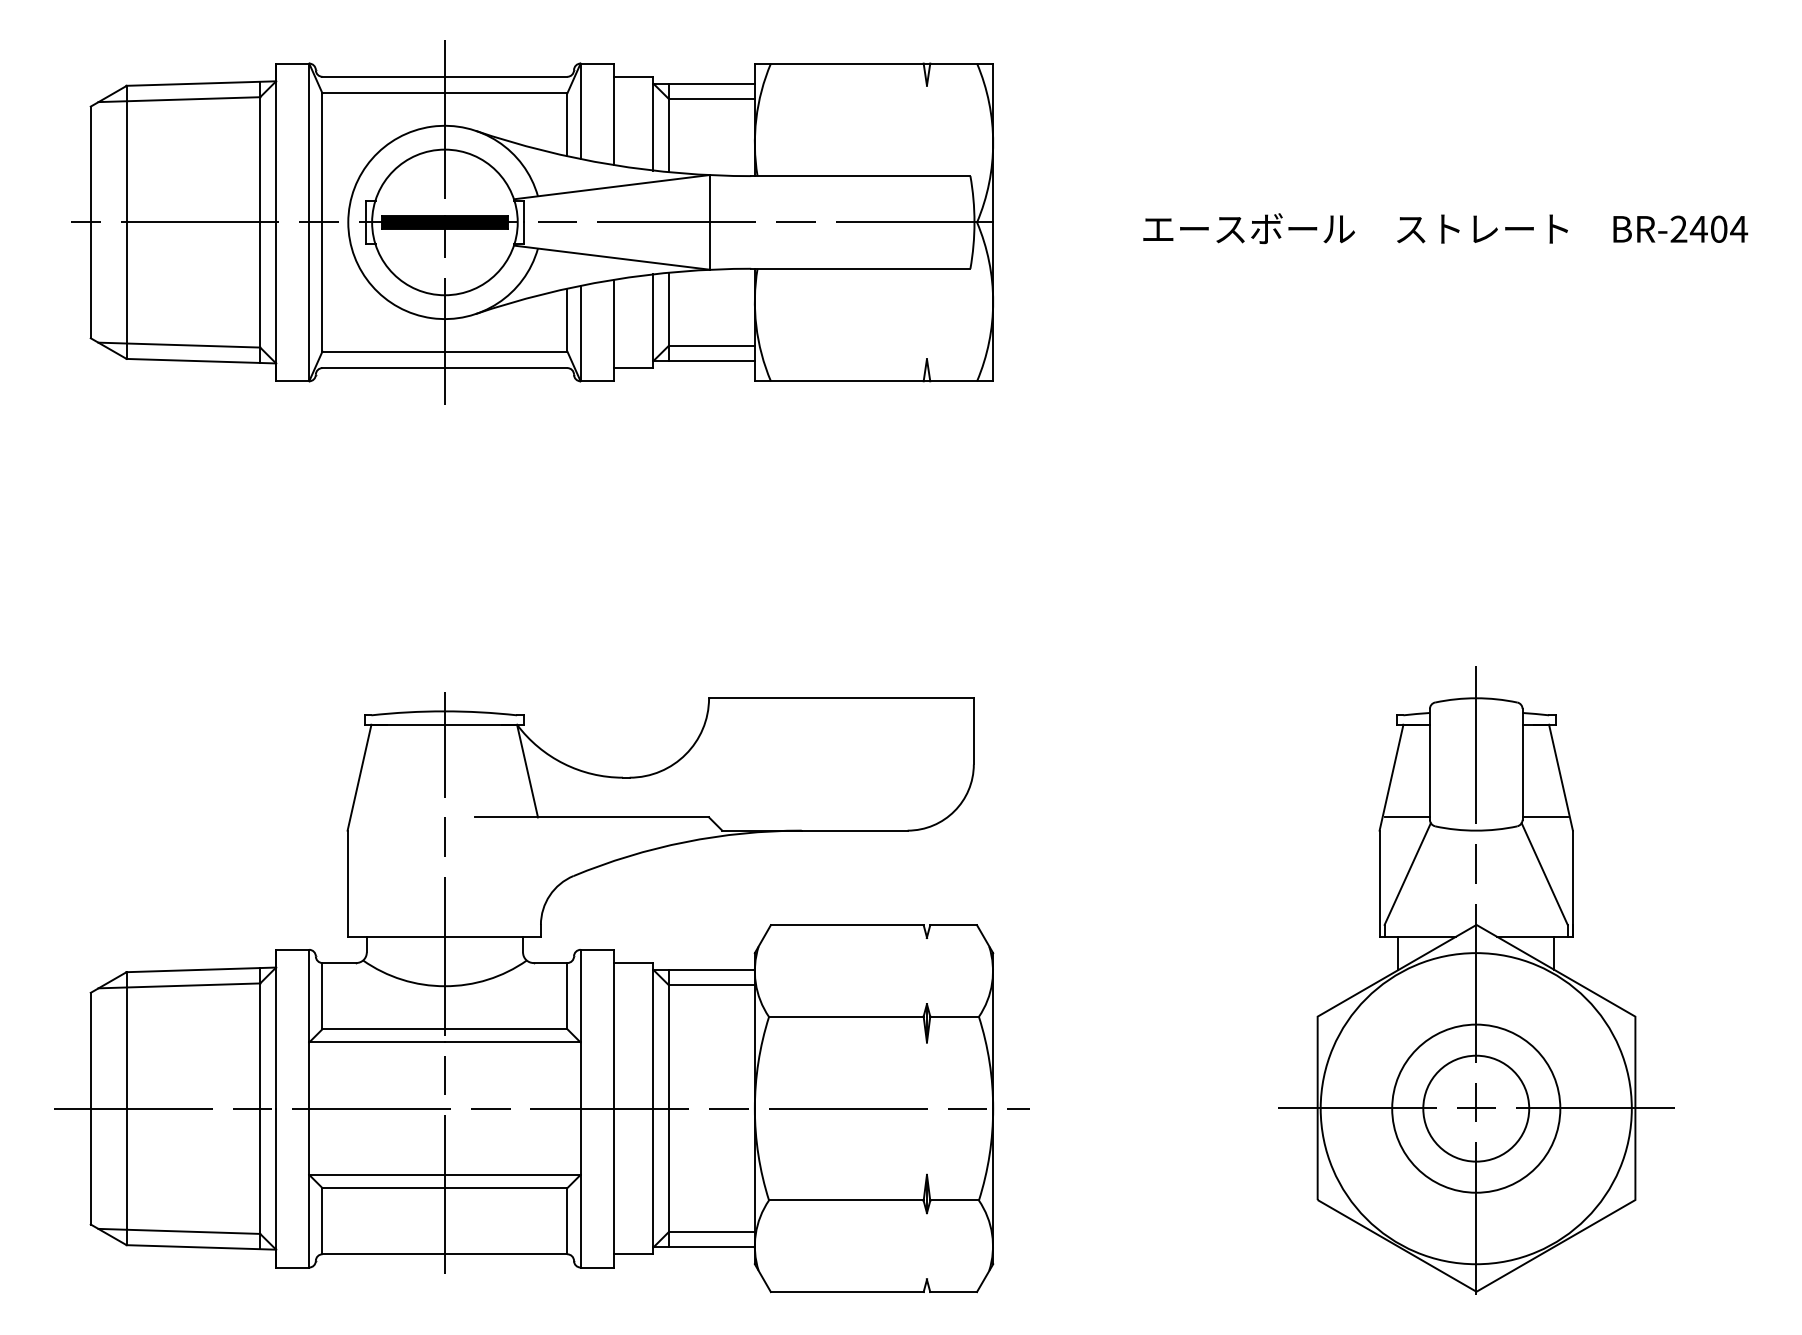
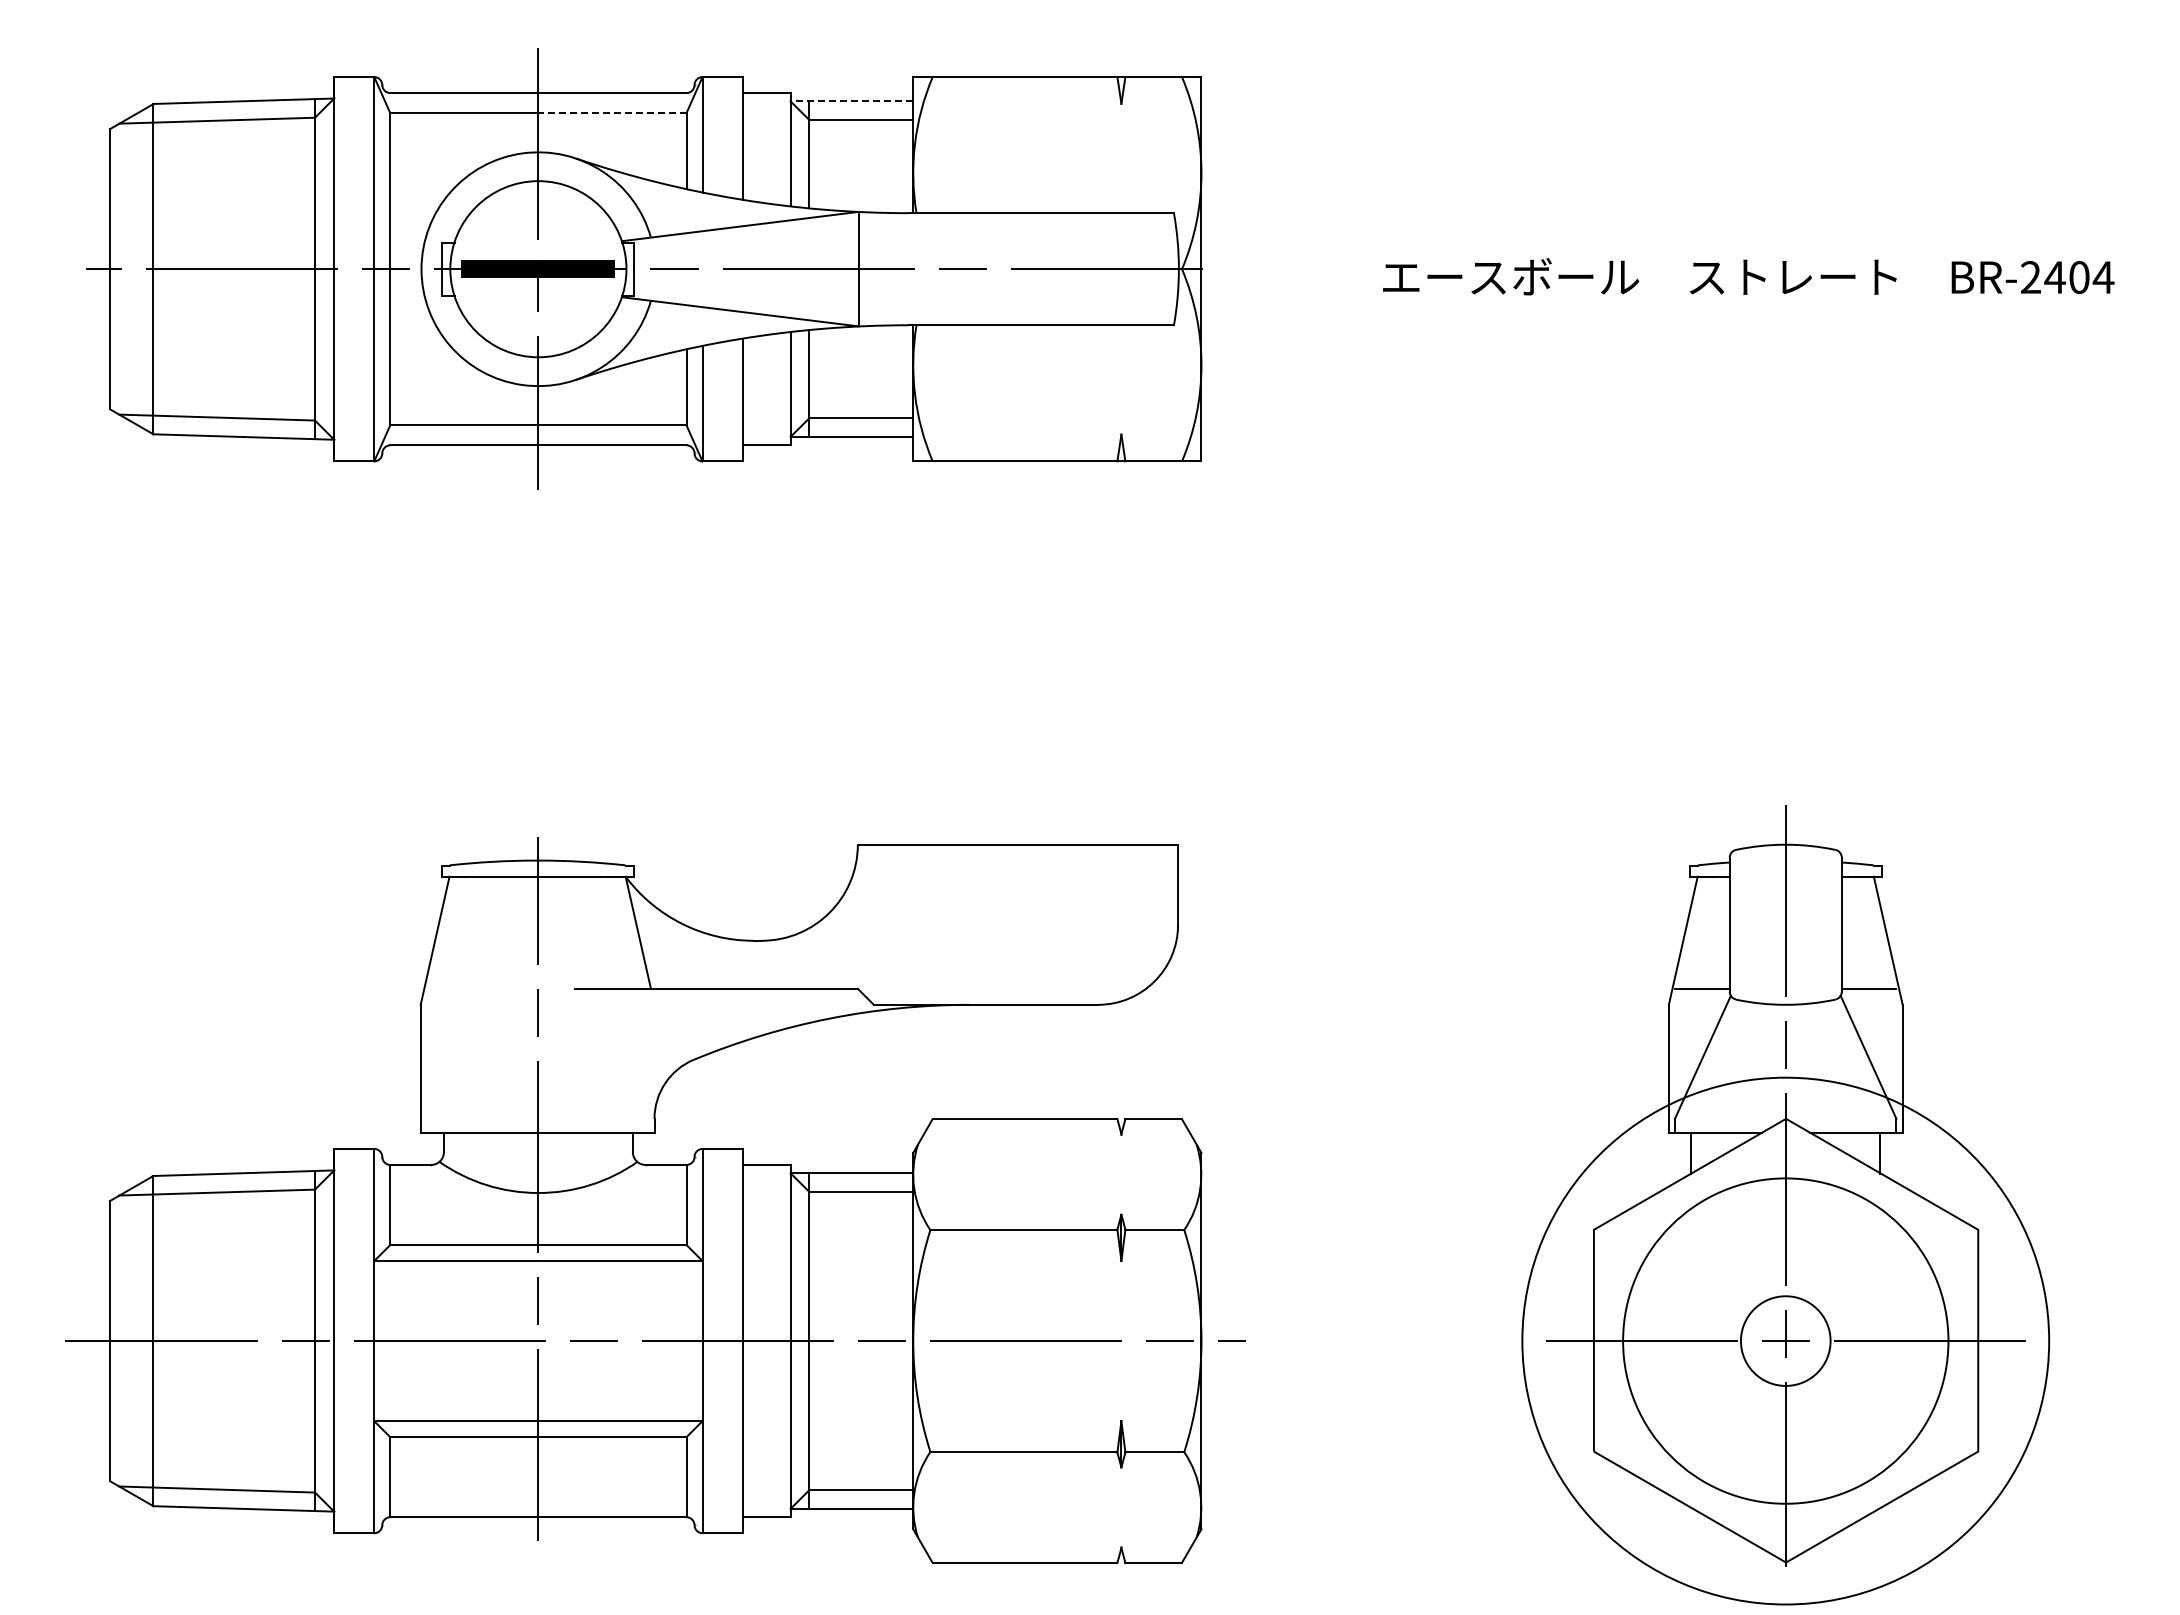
line: (703, 83) -> (851, 101), solid -> dashed
line: (505, 93) -> (611, 113), solid -> dashed
circle: (1476, 1108) -> (1785, 1340), size x1.4
circle: (1476, 1108) -> (1785, 1340), size x1.6
circle: (1476, 1109) -> (1785, 1341), size x0.7

